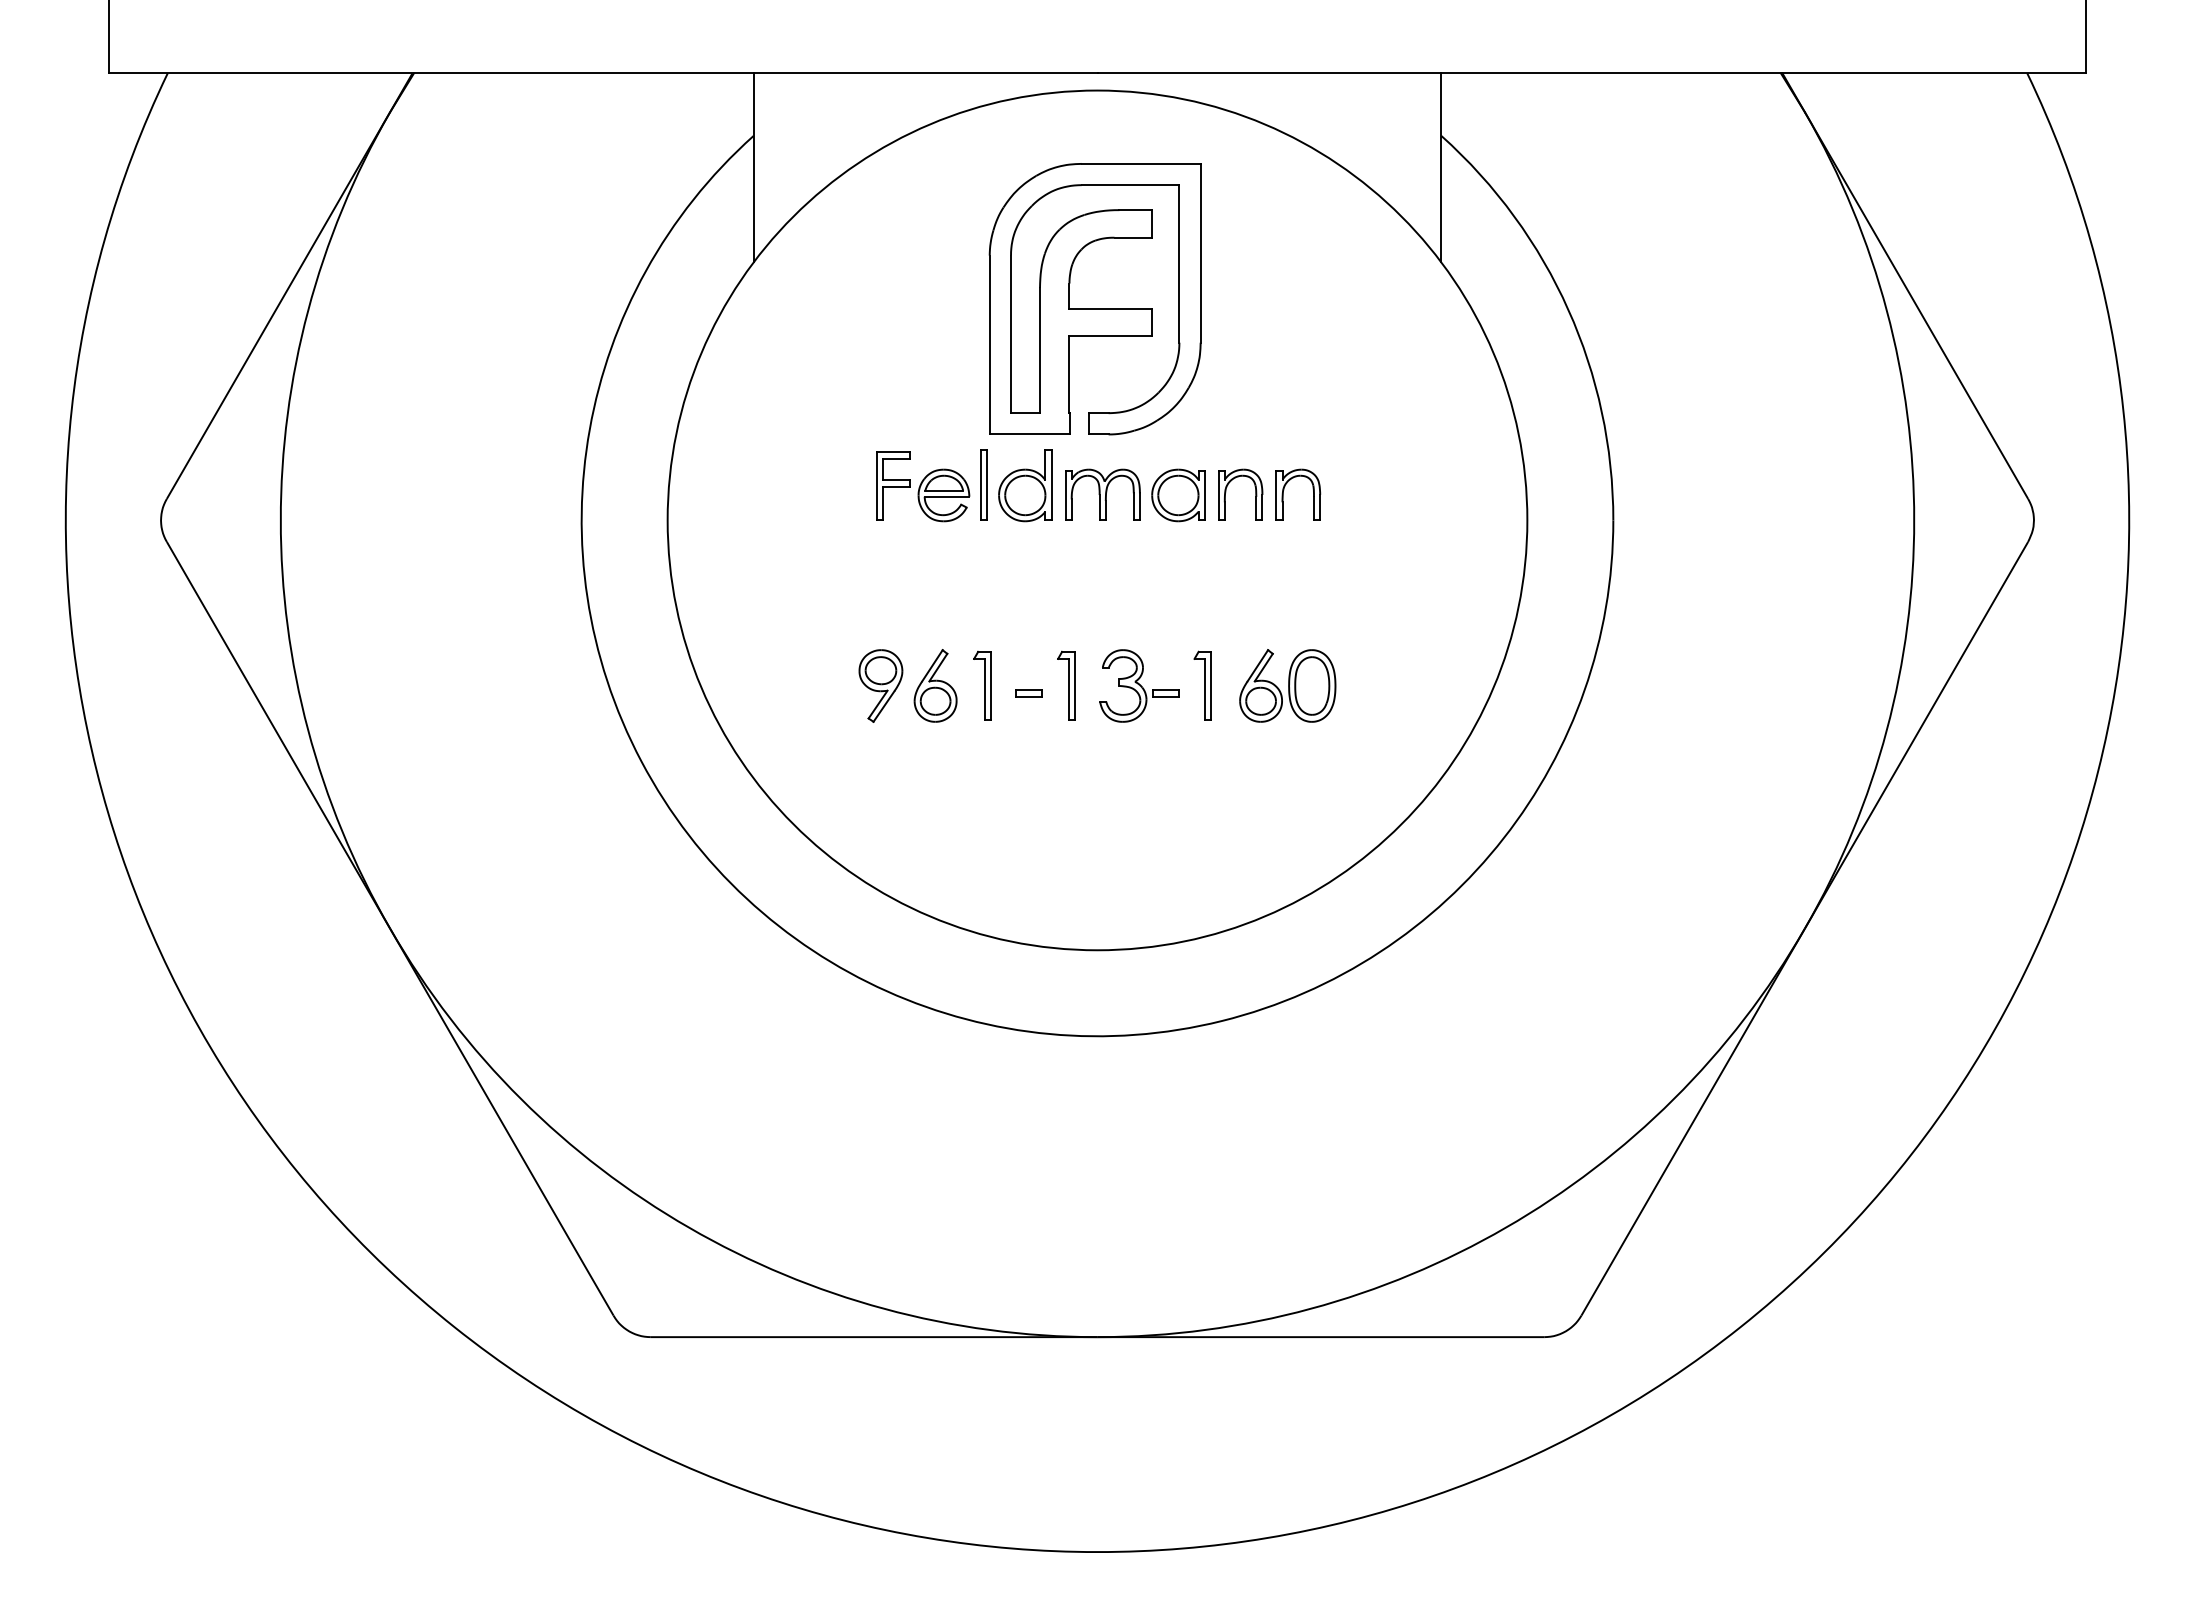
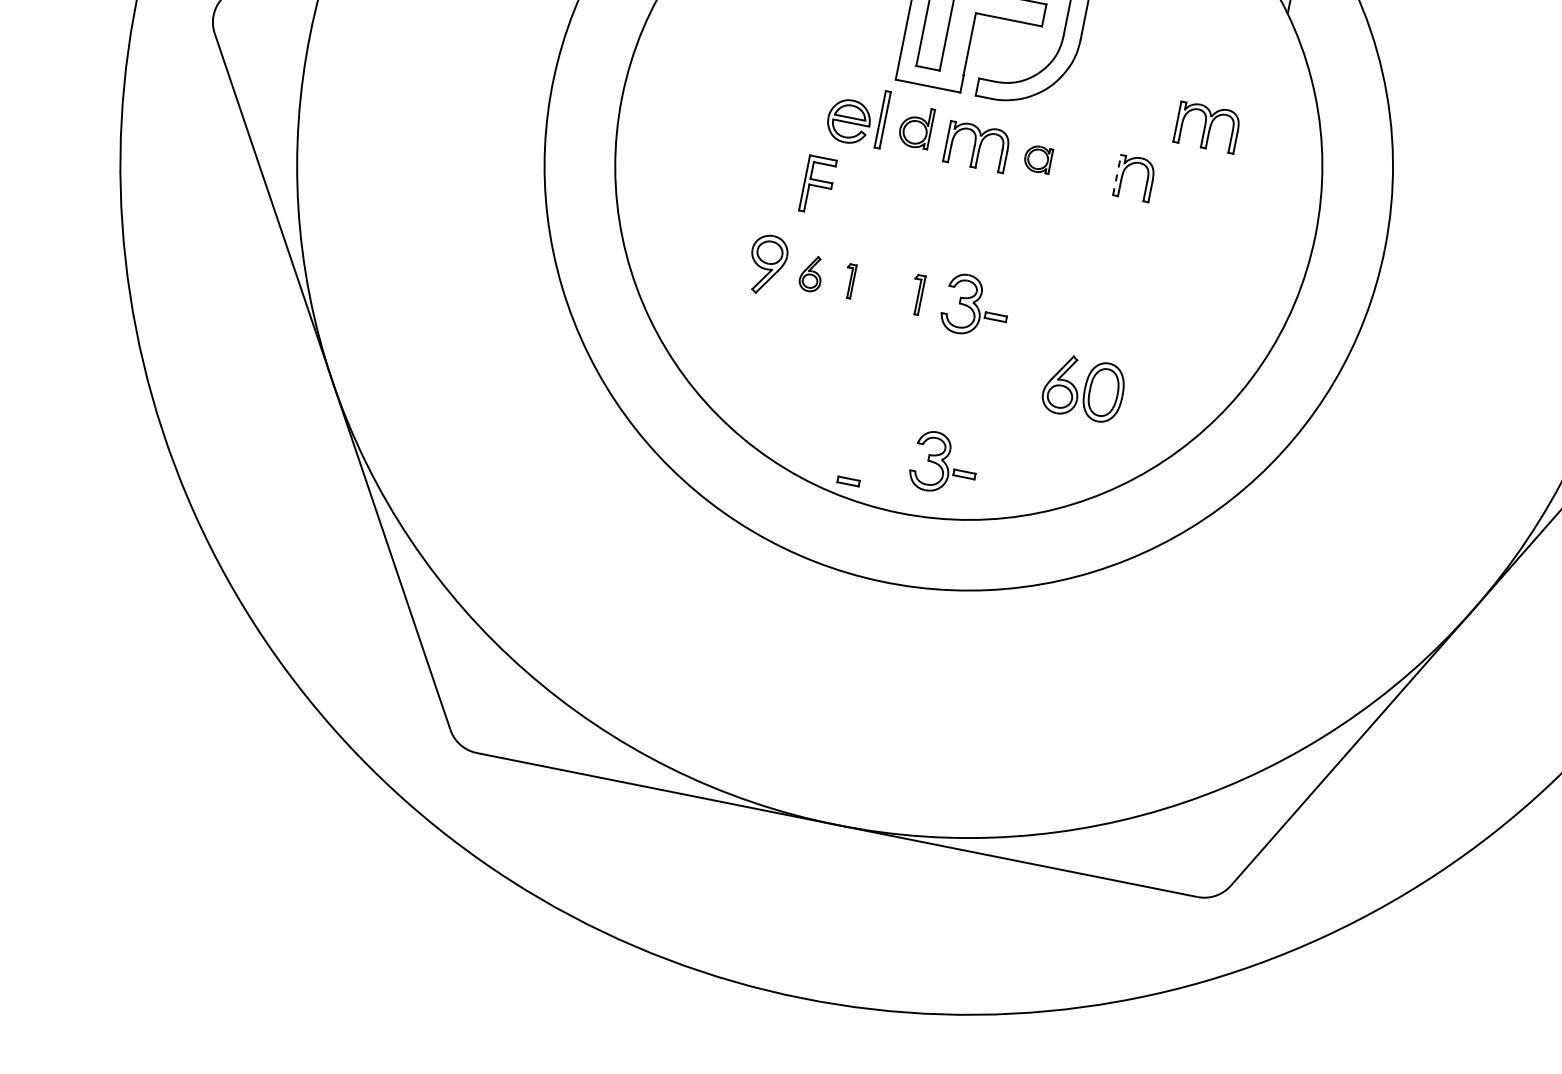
part: (1372, 416) -> (1207, 126), added
part: (893, 485) -> (818, 185), moved
part: (1025, 485) -> (916, 126), size x0.7
part: (1226, 492) -> (1077, 164), removed
part: (1178, 495) -> (1038, 159), size x0.6
line: (1276, 495) -> (1117, 175), solid -> dashed
part: (935, 685) -> (811, 273), size x0.6
part: (982, 685) -> (849, 280), size x0.6
part: (1066, 685) -> (917, 294), size x0.7
part: (1202, 685) -> (1026, 316), removed
part: (1287, 685) -> (1083, 388), moved
part: (1028, 693) -> (848, 481), moved
part: (1139, 880) -> (944, 463), added

